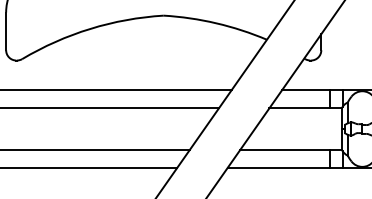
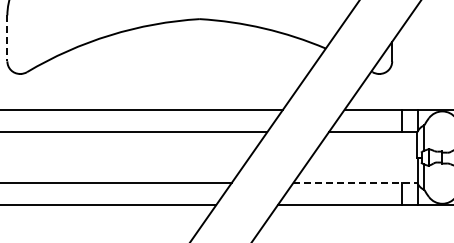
line: (6, 31) -> (7, 38), solid -> dashed
line: (292, 149) -> (356, 182), solid -> dashed

